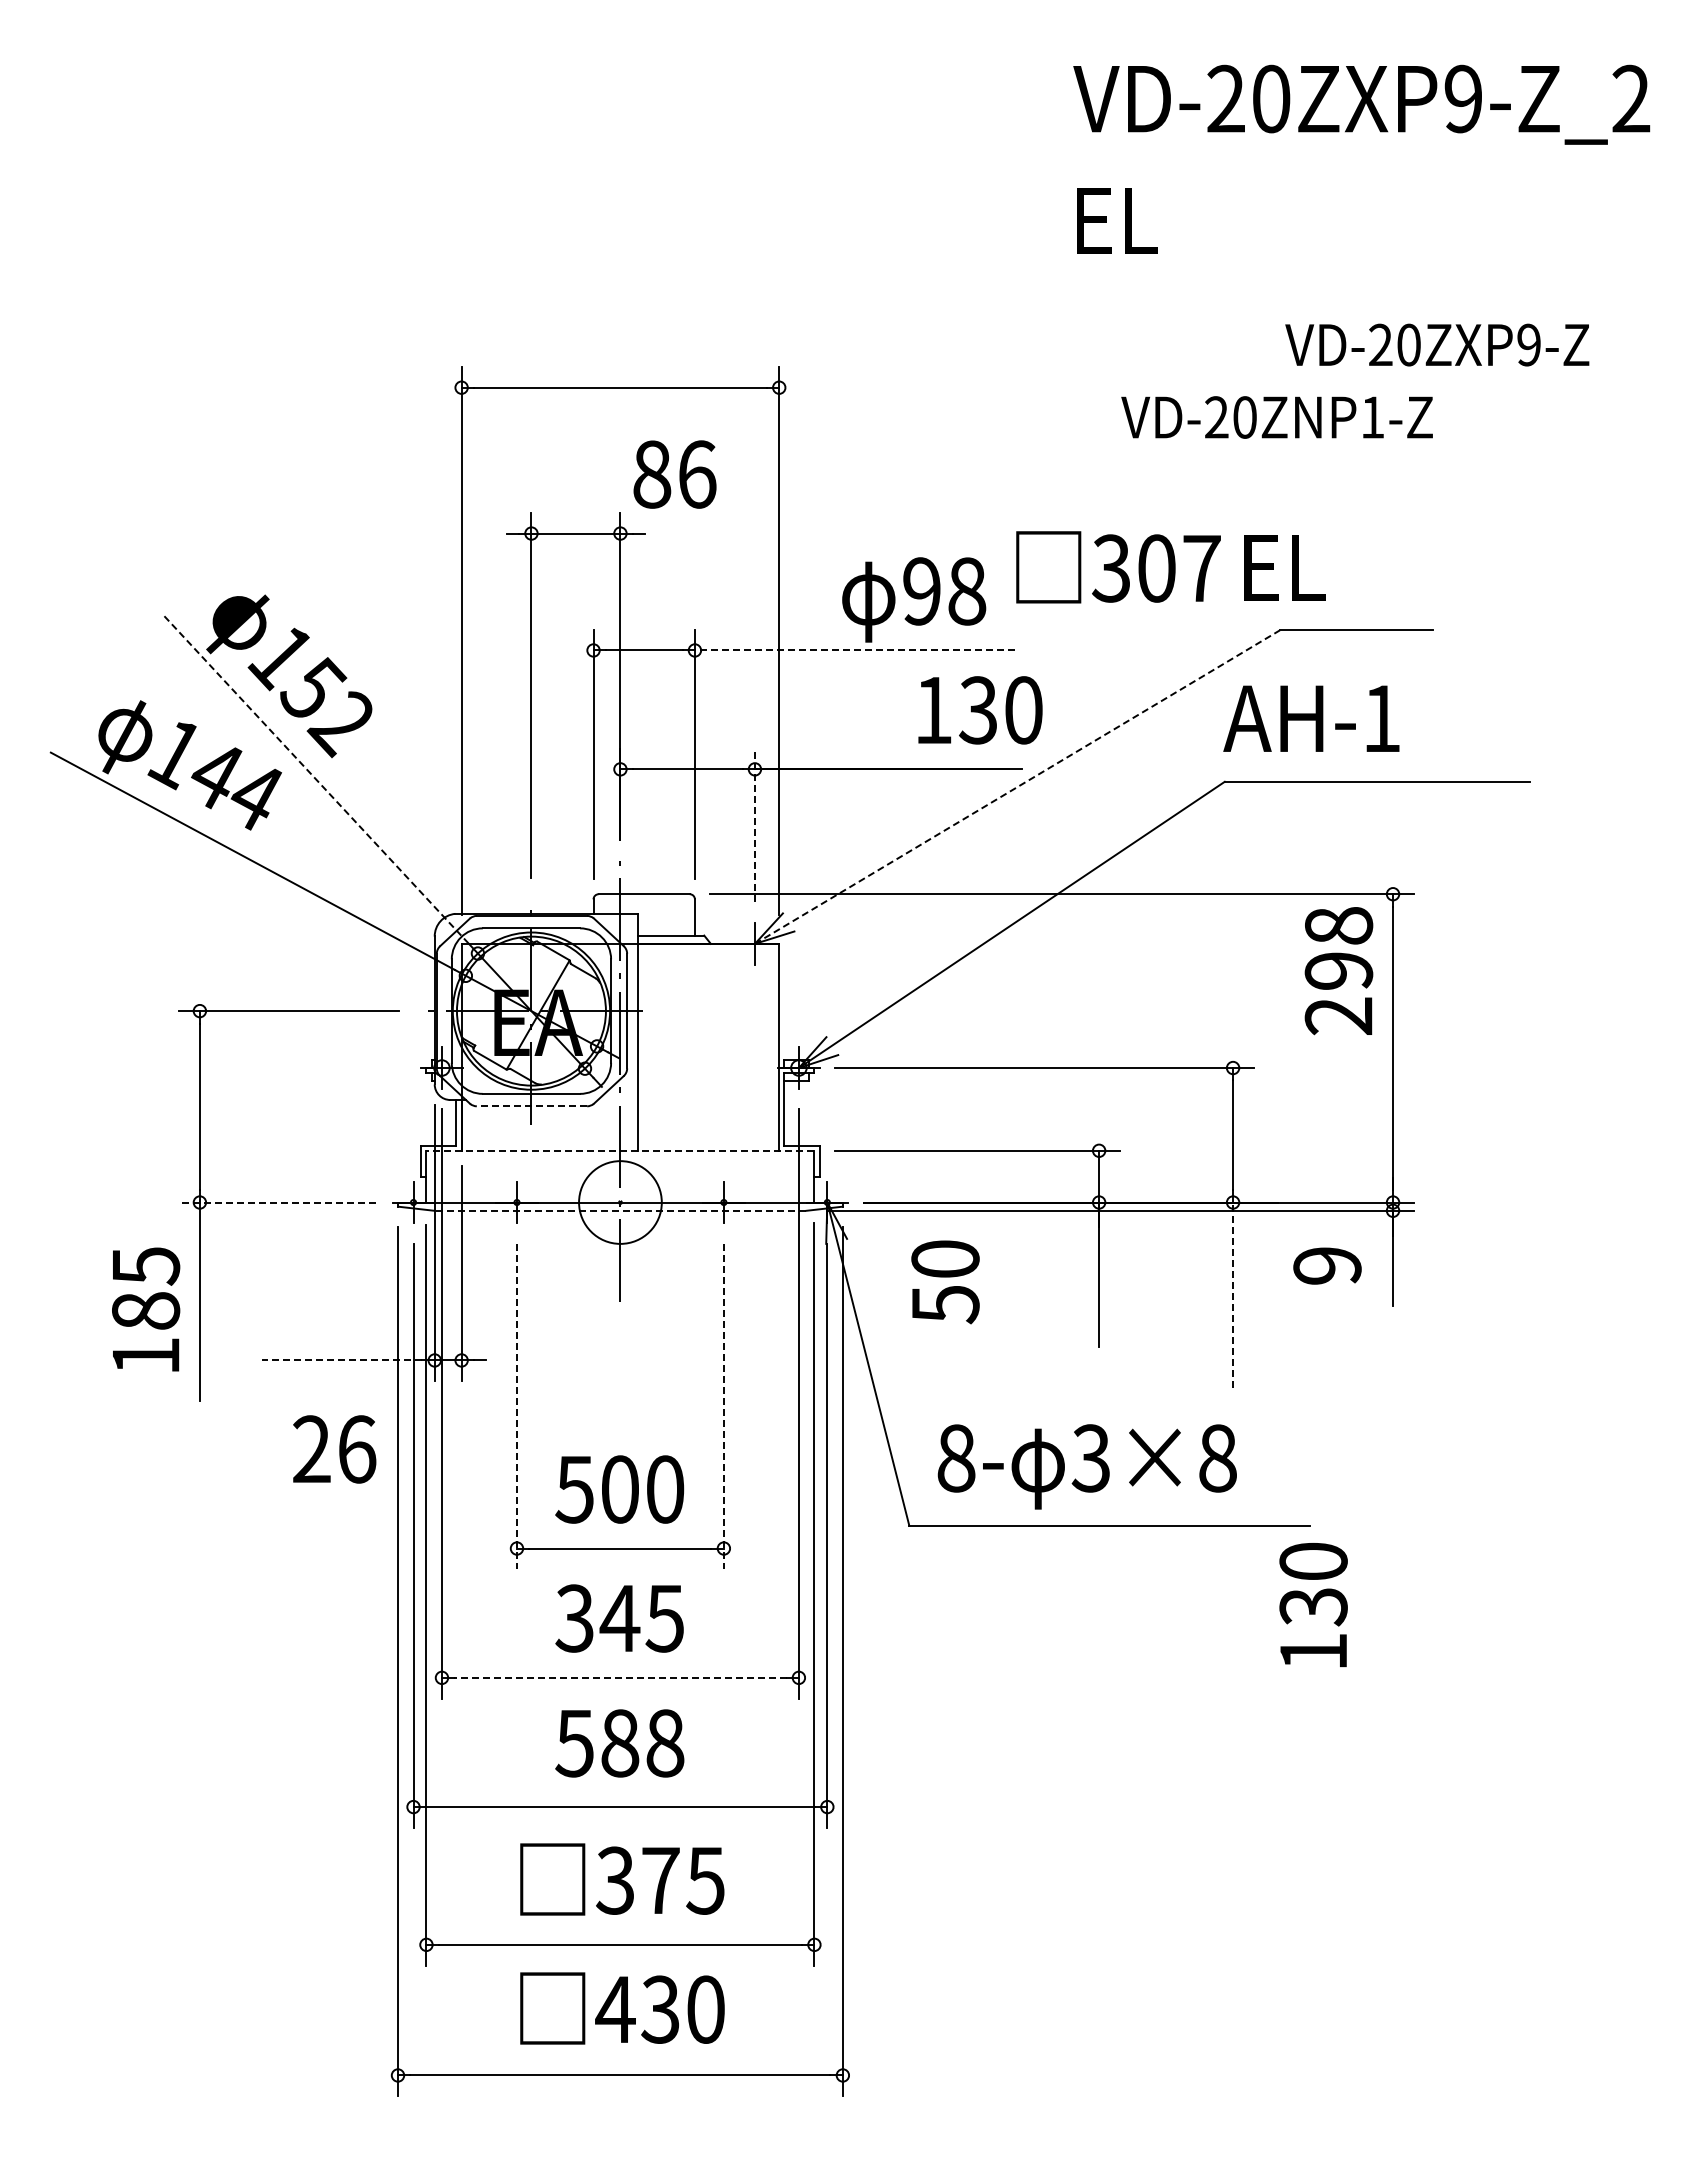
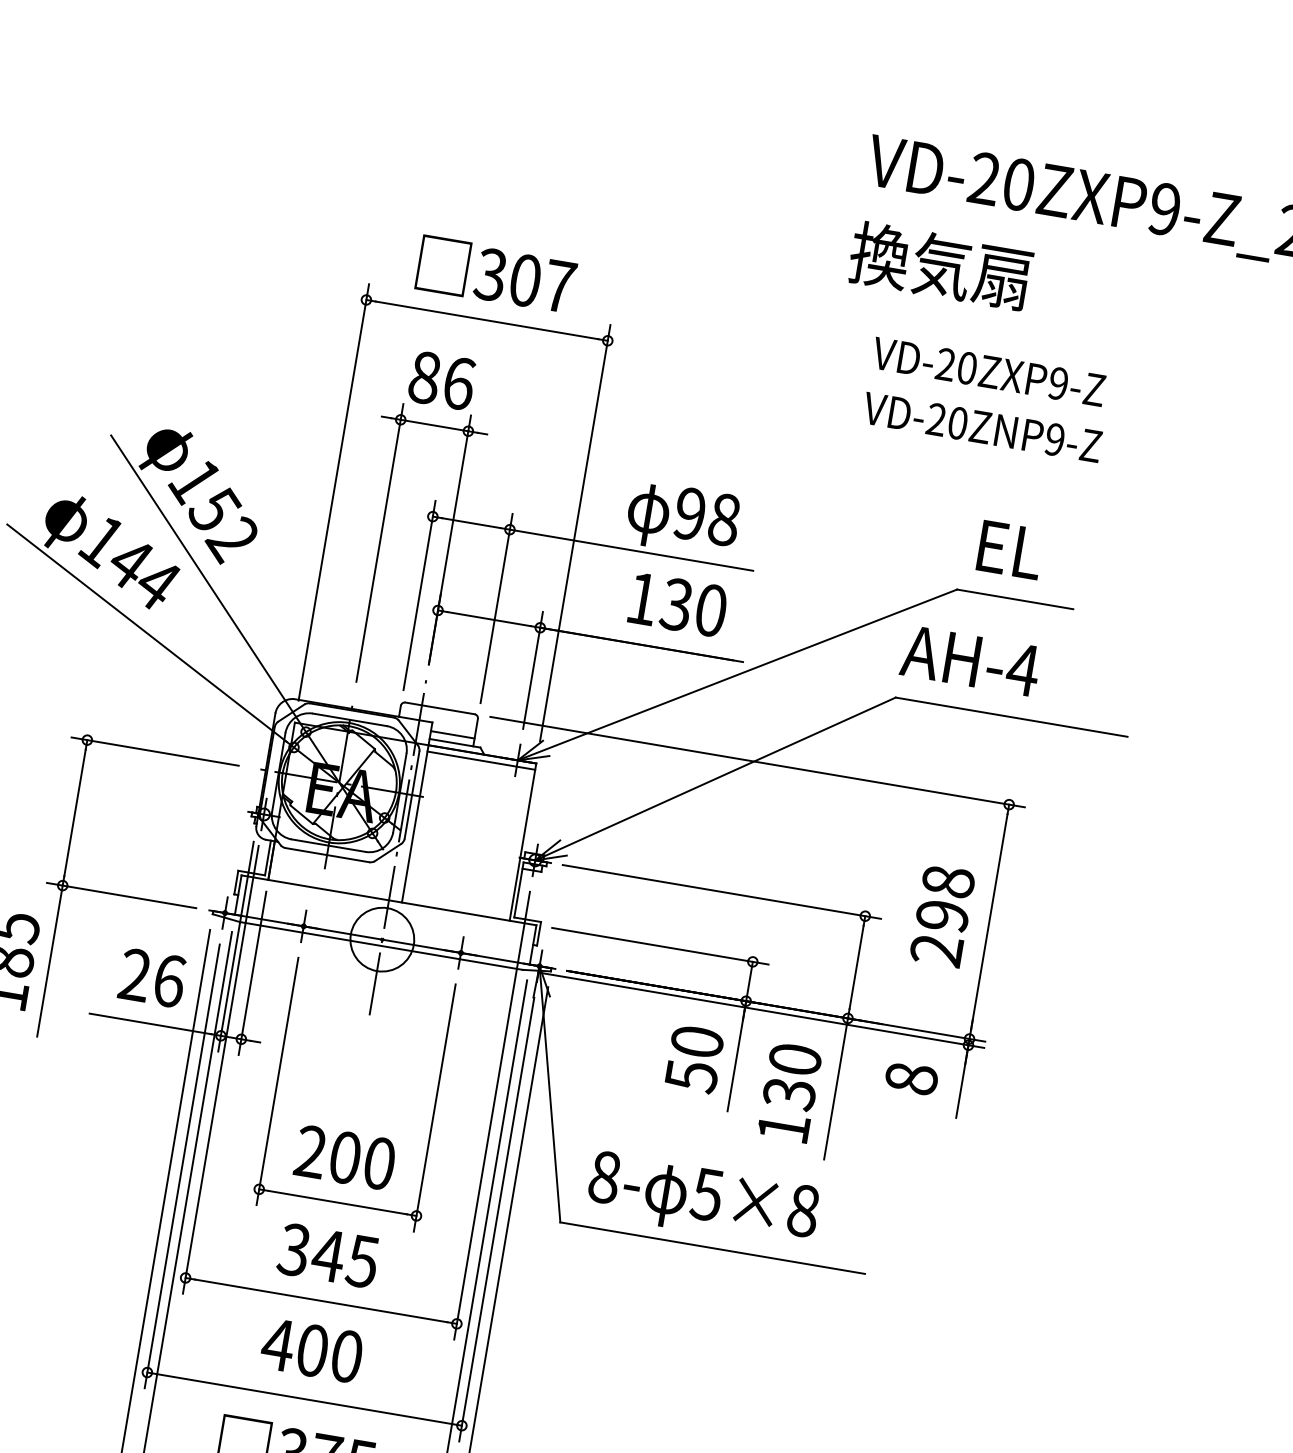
text: (1188, 219) -> (940, 265), EL -> 換気扇
text: (1437, 344) -> (988, 371), moved
text: (1372, 417) -> (1054, 439), VD-20ZNP1-Z -> VD-20ZNP9-Z
text: (674, 474) -> (441, 380), moved
text: (1118, 567) -> (496, 274), moved
text: (1284, 567) -> (1010, 549), moved
line: (854, 650) -> (631, 550), dashed -> solid
text: (980, 710) -> (678, 605), moved
text: (1381, 718) -> (1022, 669), AH-1 -> AH-4
line: (317, 780) -> (206, 579), dashed -> solid
line: (1017, 787) -> (737, 675), dashed -> solid
line: (754, 825) -> (532, 670), dashed -> solid
line: (665, 925) -> (452, 734), added
line: (708, 952) -> (481, 760), added
text: (1338, 971) -> (942, 916), moved
line: (531, 1106) -> (327, 855), dashed -> solid
line: (620, 1150) -> (389, 900), dashed -> solid
line: (276, 1202) -> (120, 895), dashed -> solid
line: (619, 1210) -> (380, 945), dashed -> solid
text: (1327, 1265) -> (911, 1078), 9 -> 8
text: (945, 1282) -> (694, 1059), moved
line: (1233, 1296) -> (836, 1089), dashed -> solid
line: (341, 1360) -> (150, 1023), dashed -> solid
line: (516, 1406) -> (277, 1081), dashed -> solid
line: (723, 1406) -> (434, 1107), dashed -> solid
text: (334, 1449) -> (152, 978), moved
text: (1090, 1458) -> (706, 1194), 3×8 -> 5×8
text: (574, 1489) -> (310, 1151), 500 -> 200
text: (1313, 1604) -> (789, 1092), moved
line: (619, 1677) -> (320, 1300), dashed -> solid
text: (619, 1743) -> (312, 1350), 588 -> 400

